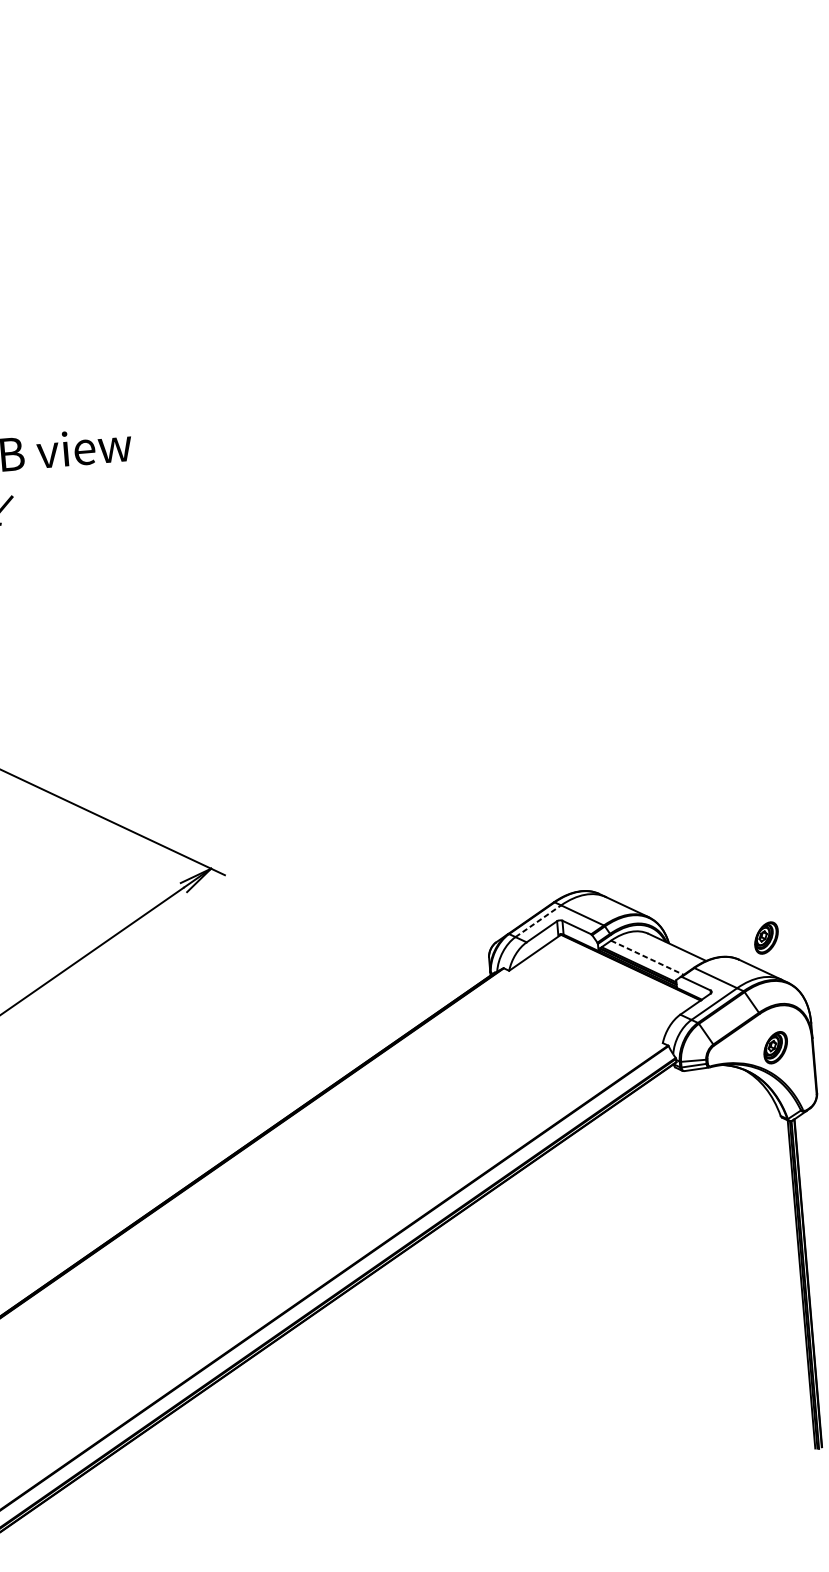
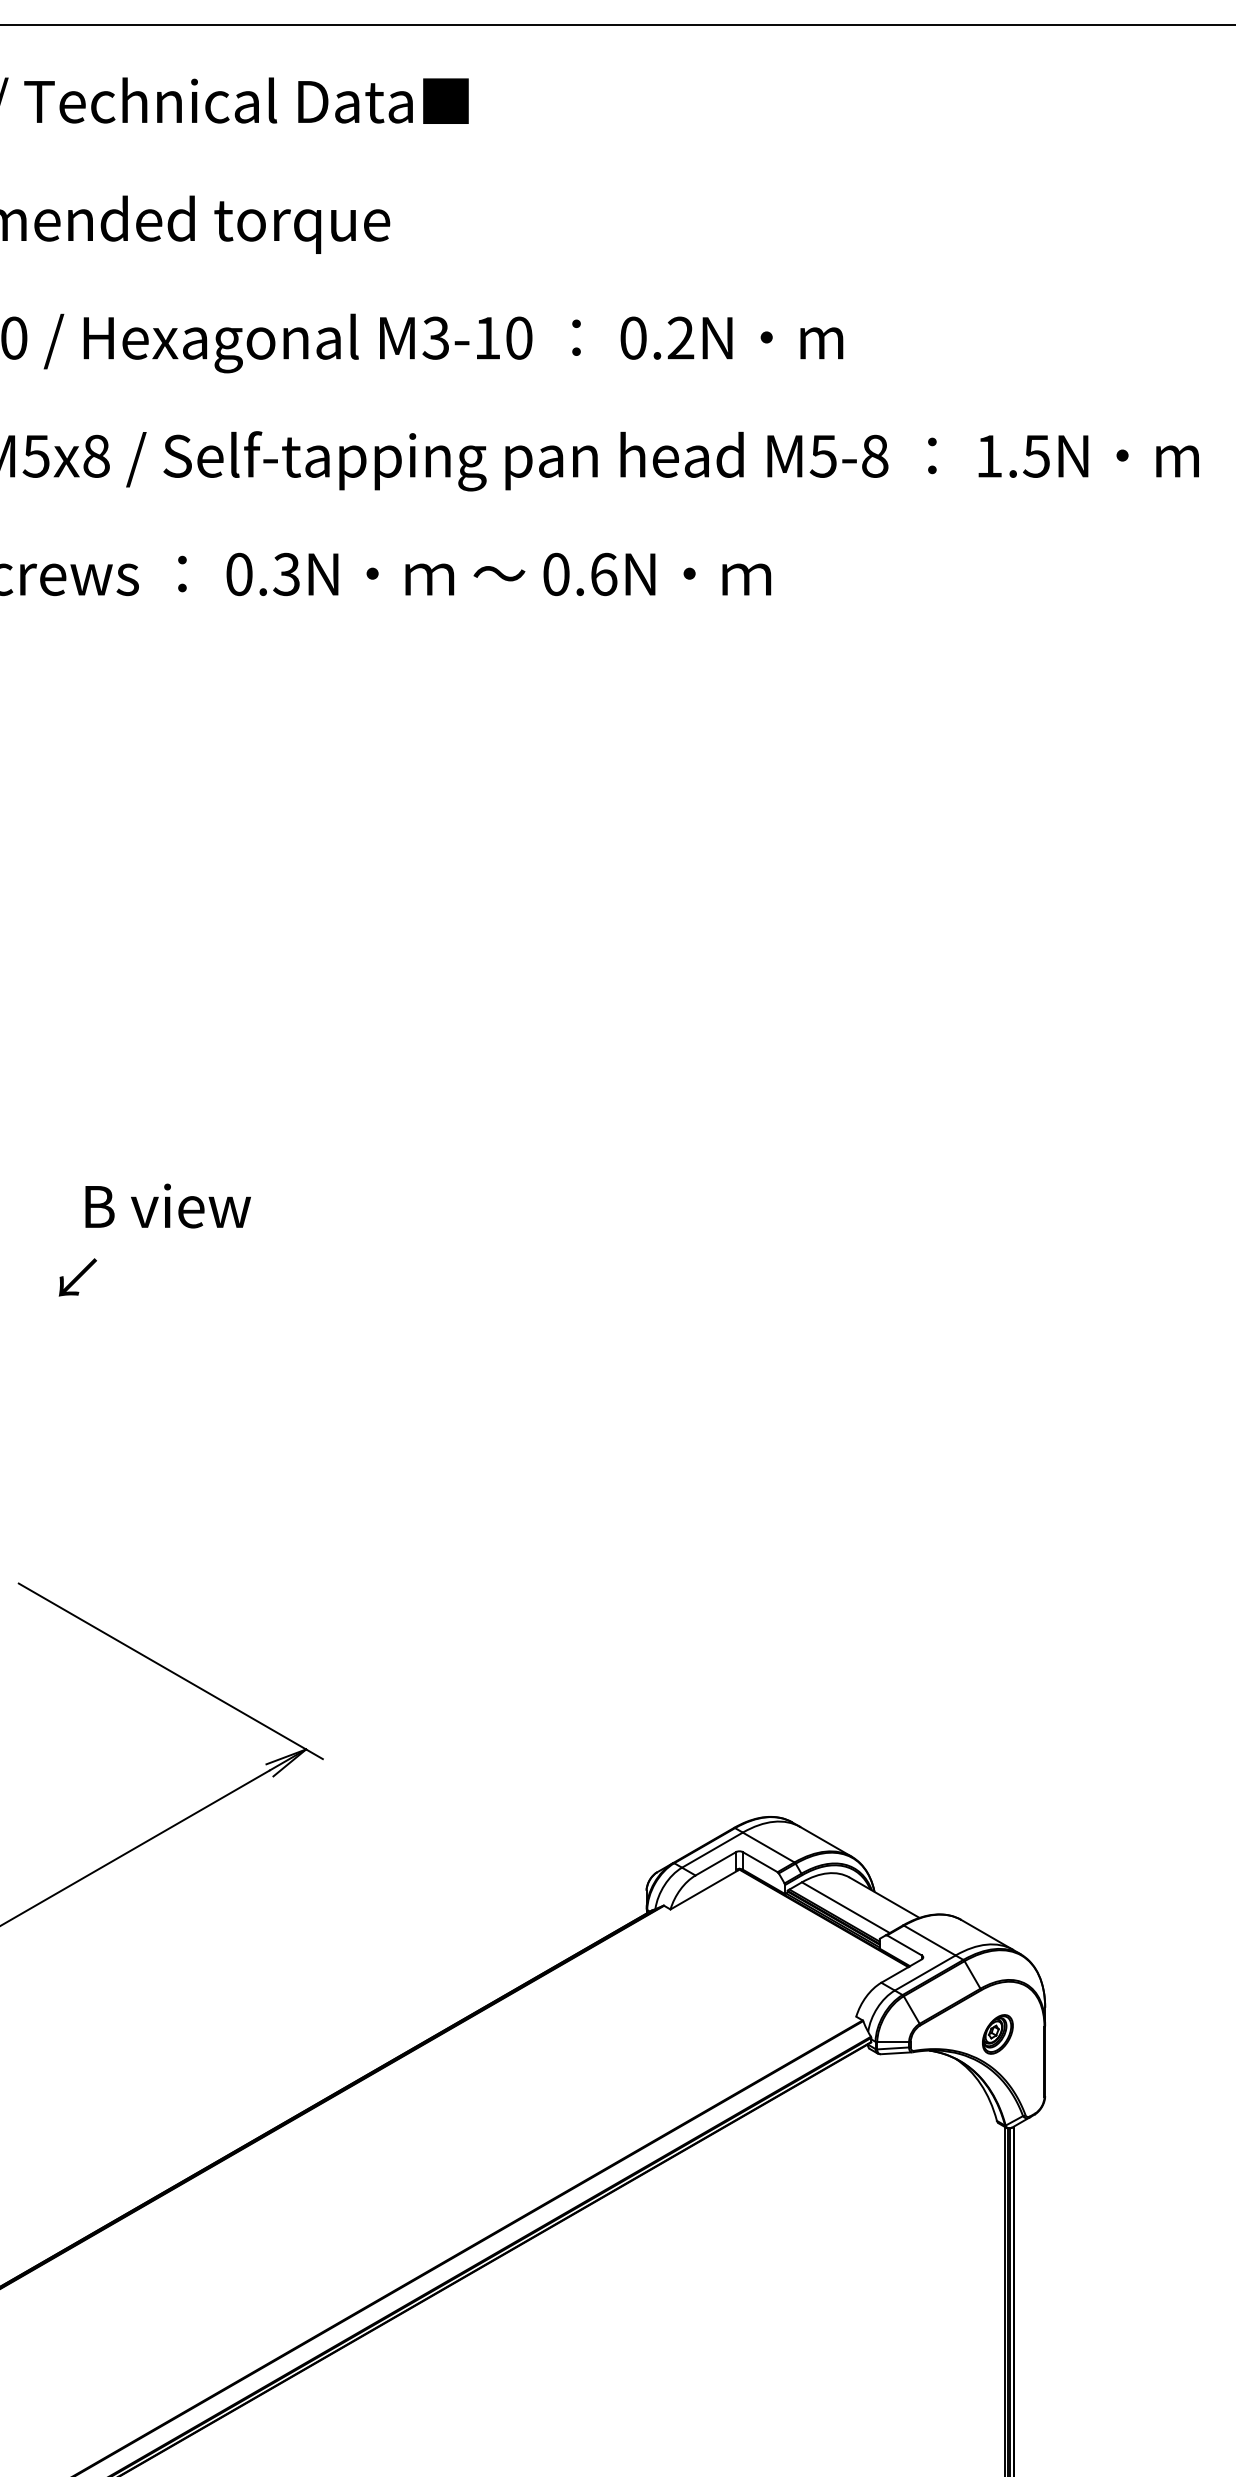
line: (538, 920) -> (712, 1849), dashed -> solid
part: (766, 938) -> (997, 1895), removed
line: (647, 957) -> (845, 1907), dashed -> solid

